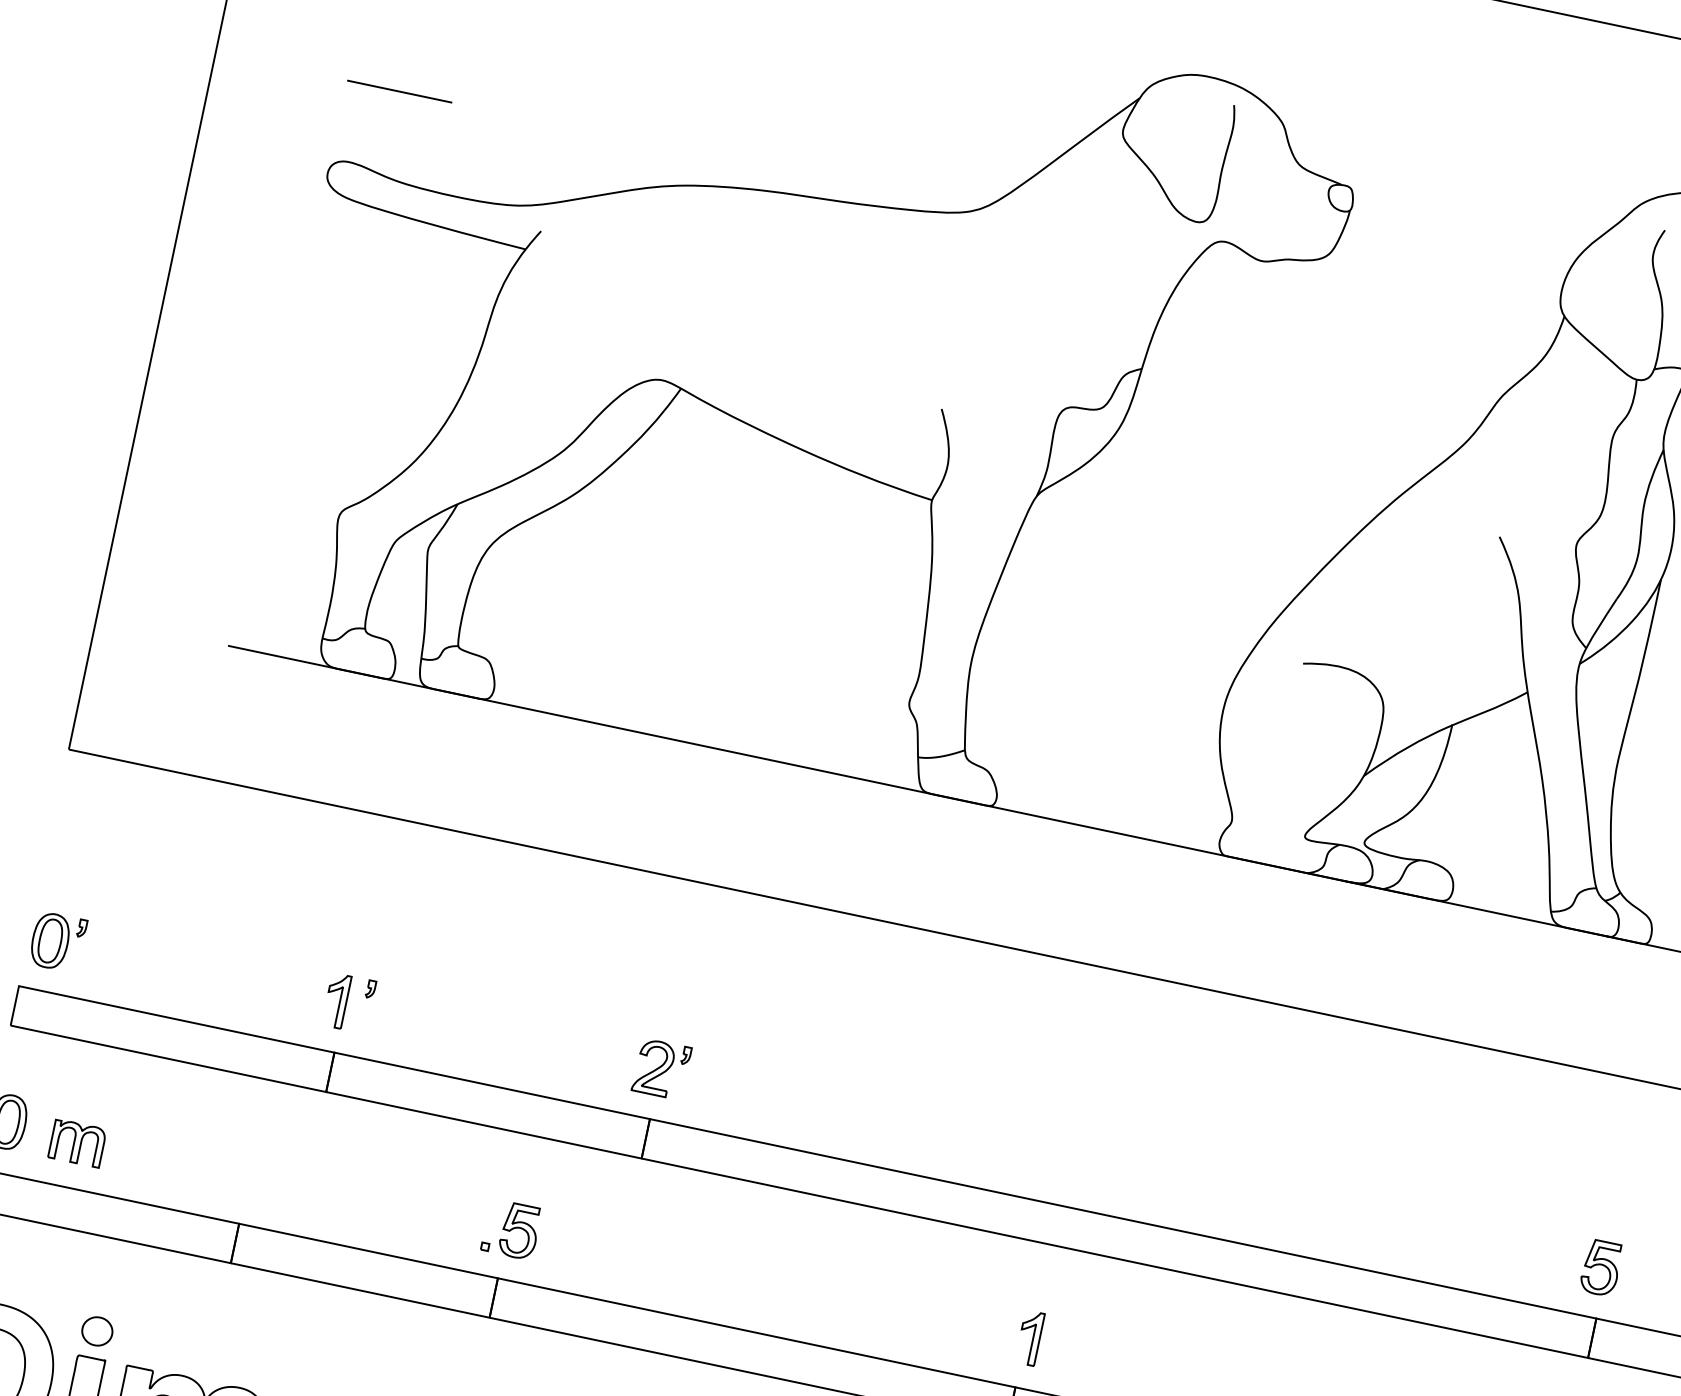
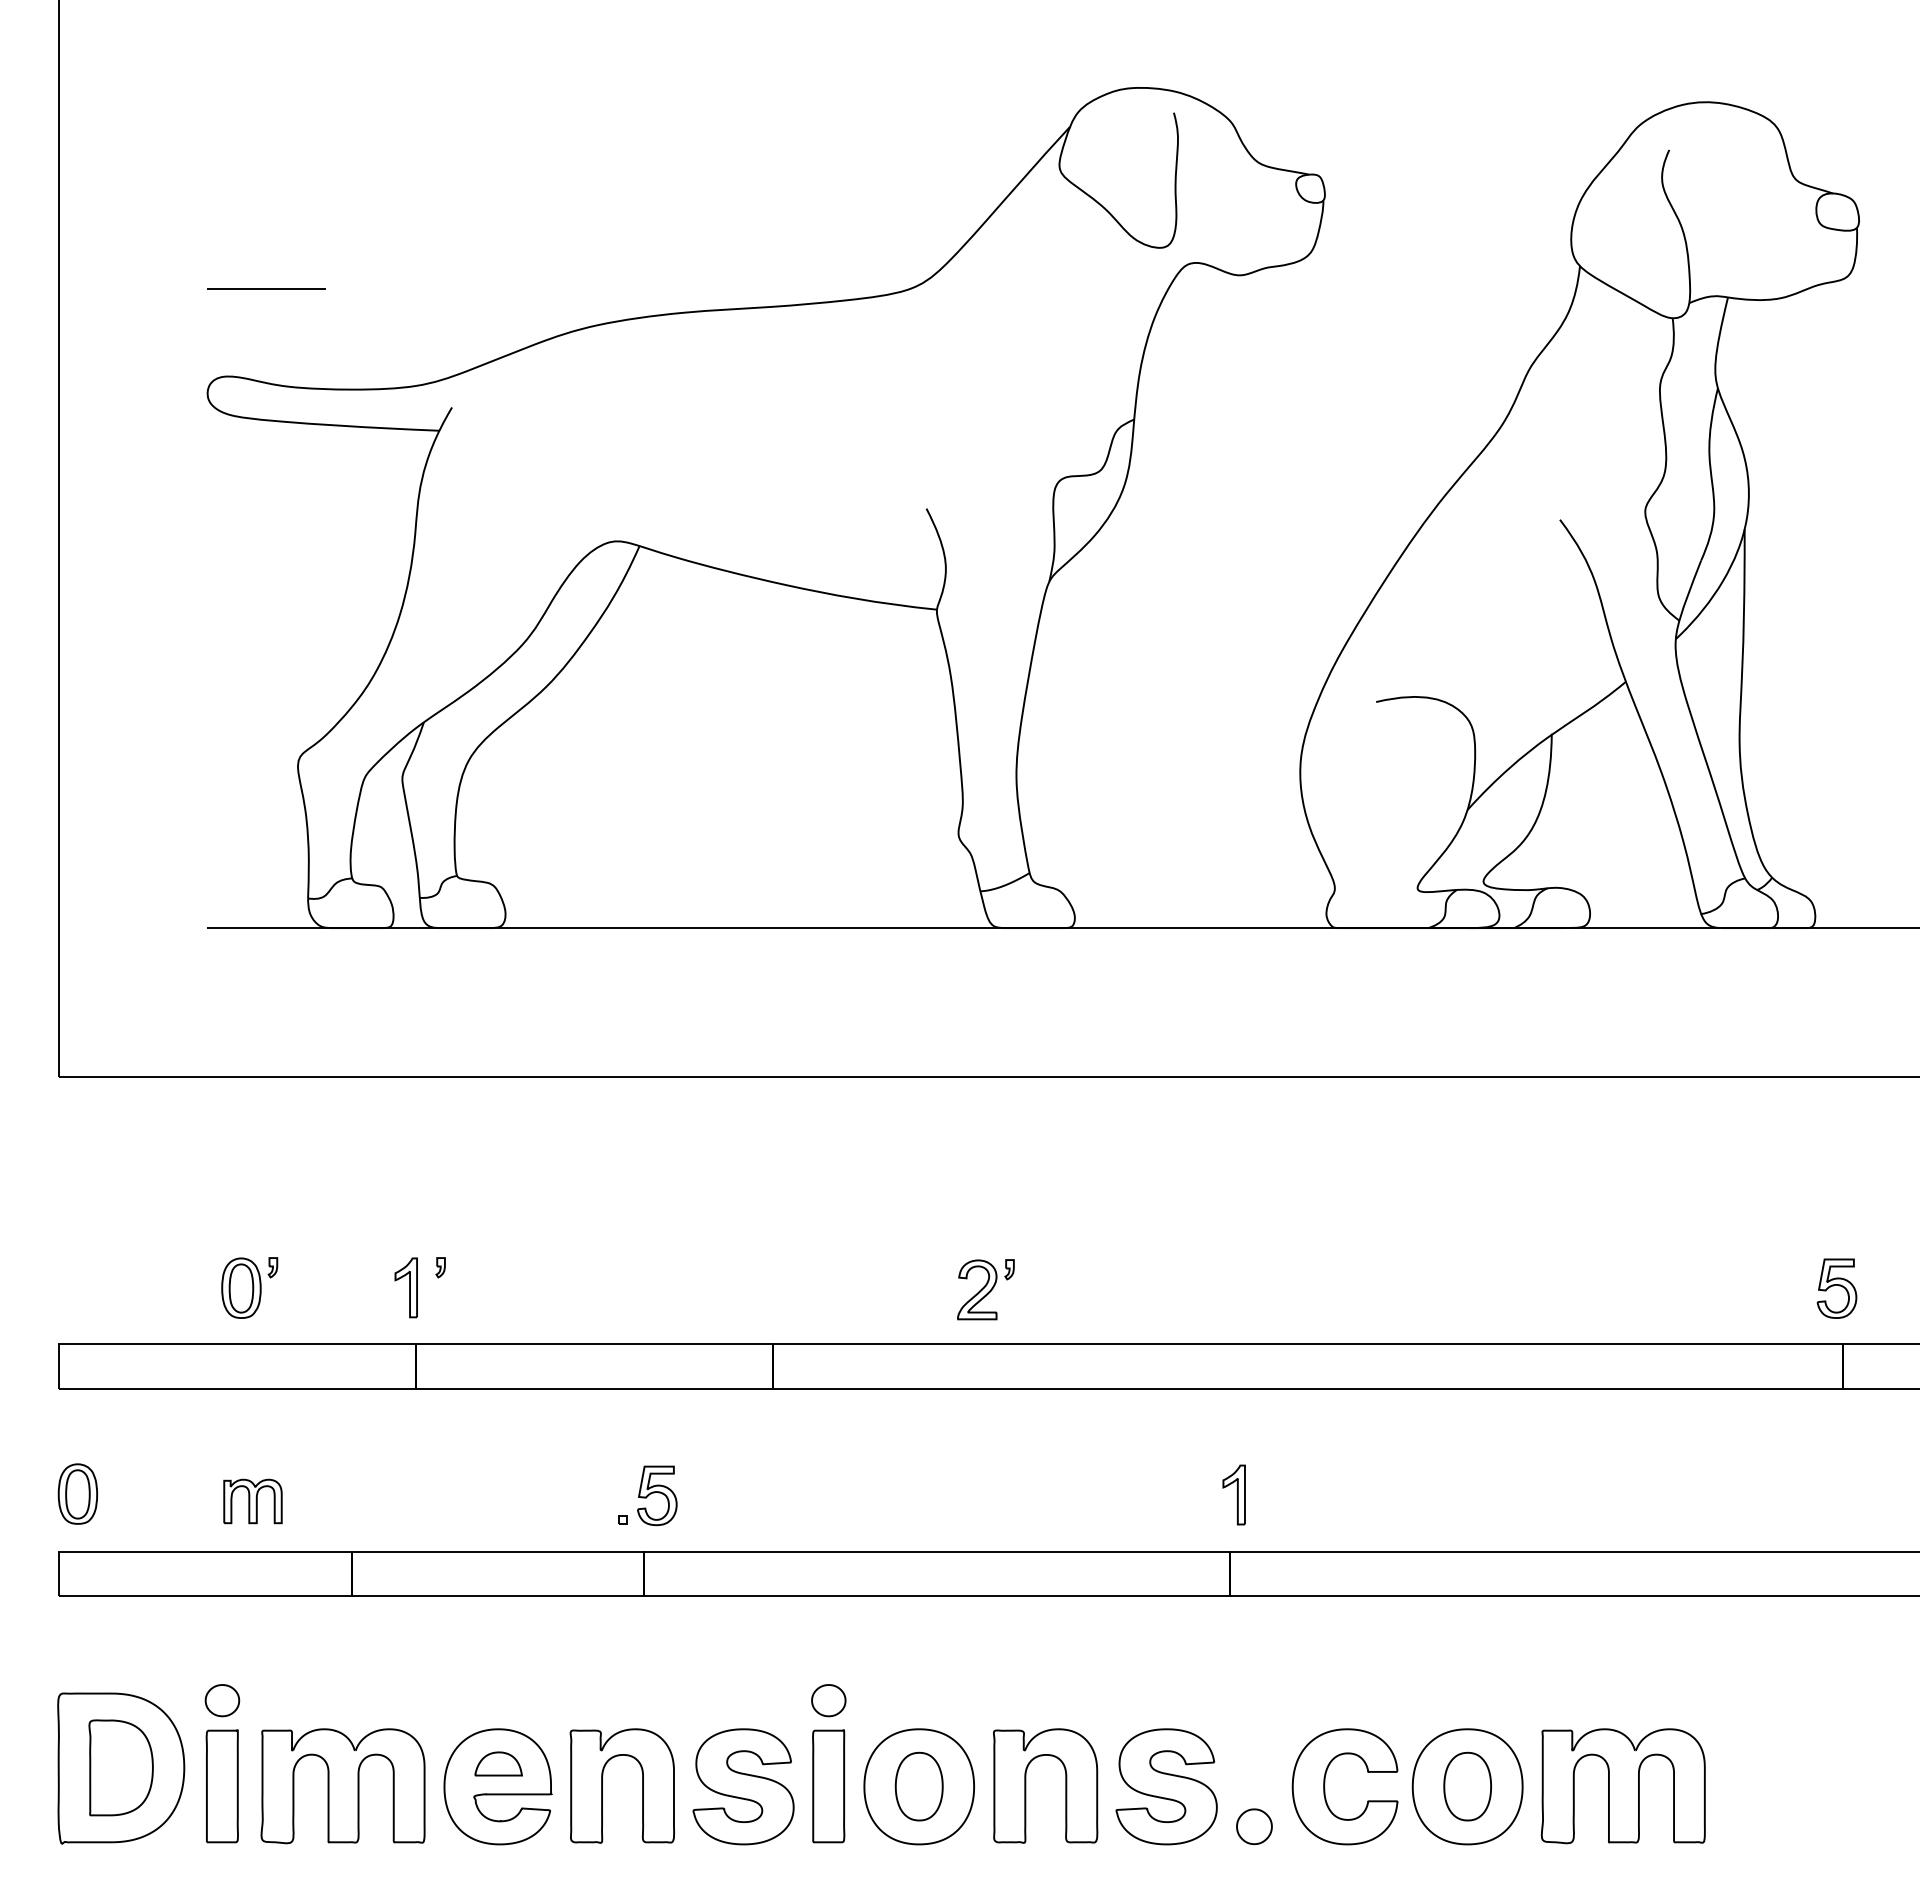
part: (57, 941) -> (249, 1287), moved
part: (661, 1068) -> (985, 1289), moved
part: (77, 1143) -> (252, 1501), moved

